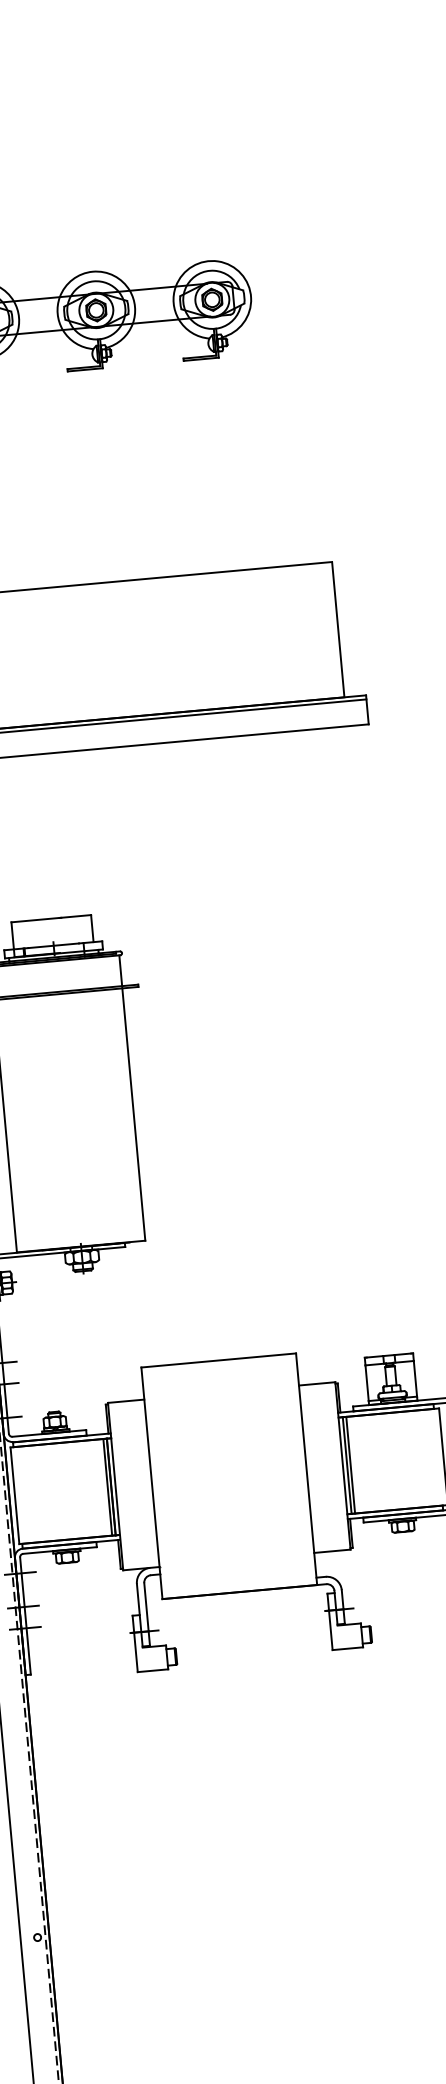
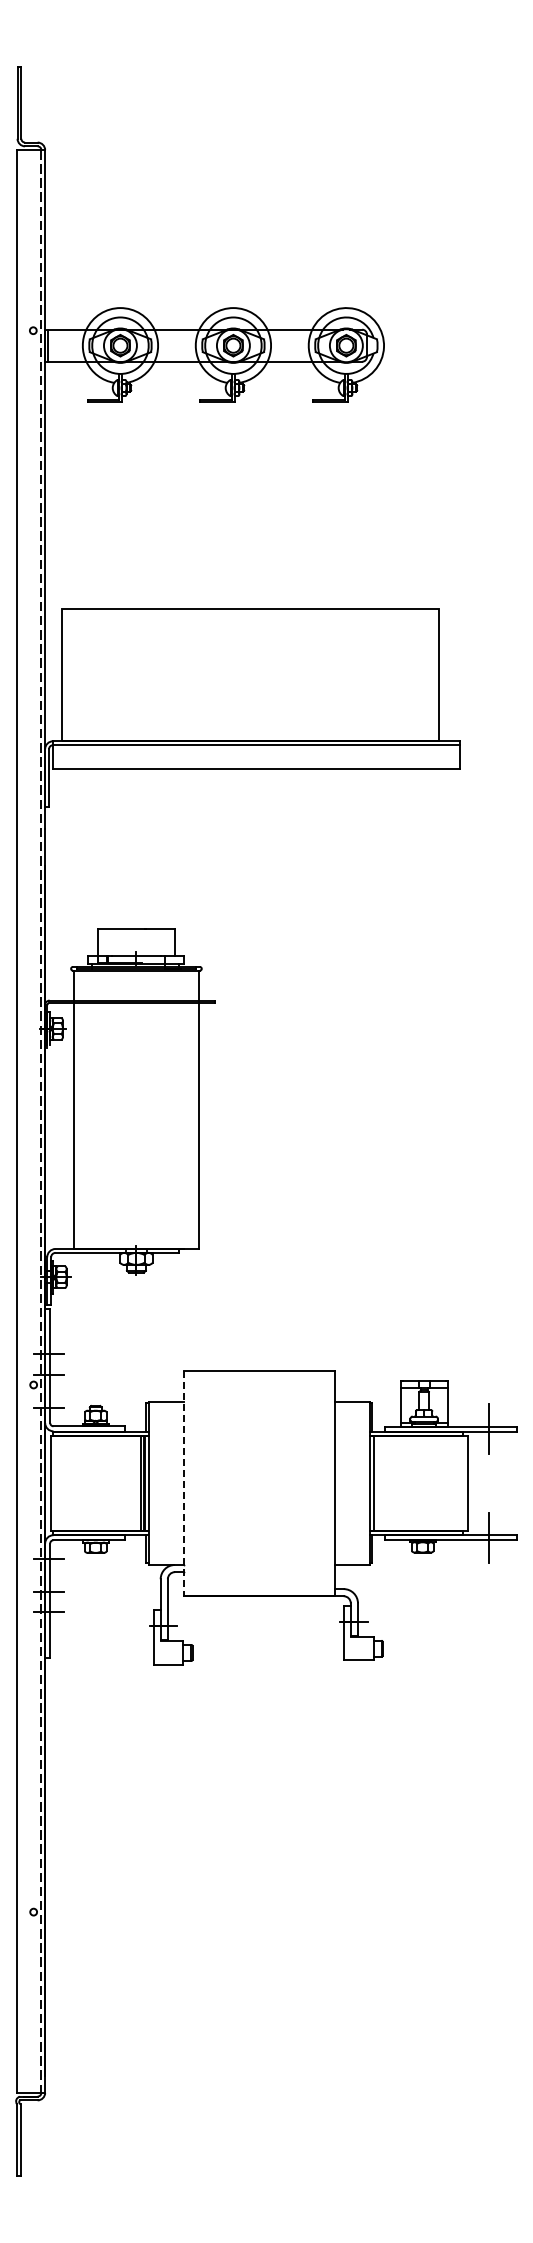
line: (350, 1465) -> (377, 1483), removed
line: (152, 1483) -> (184, 1483), solid -> dashed

